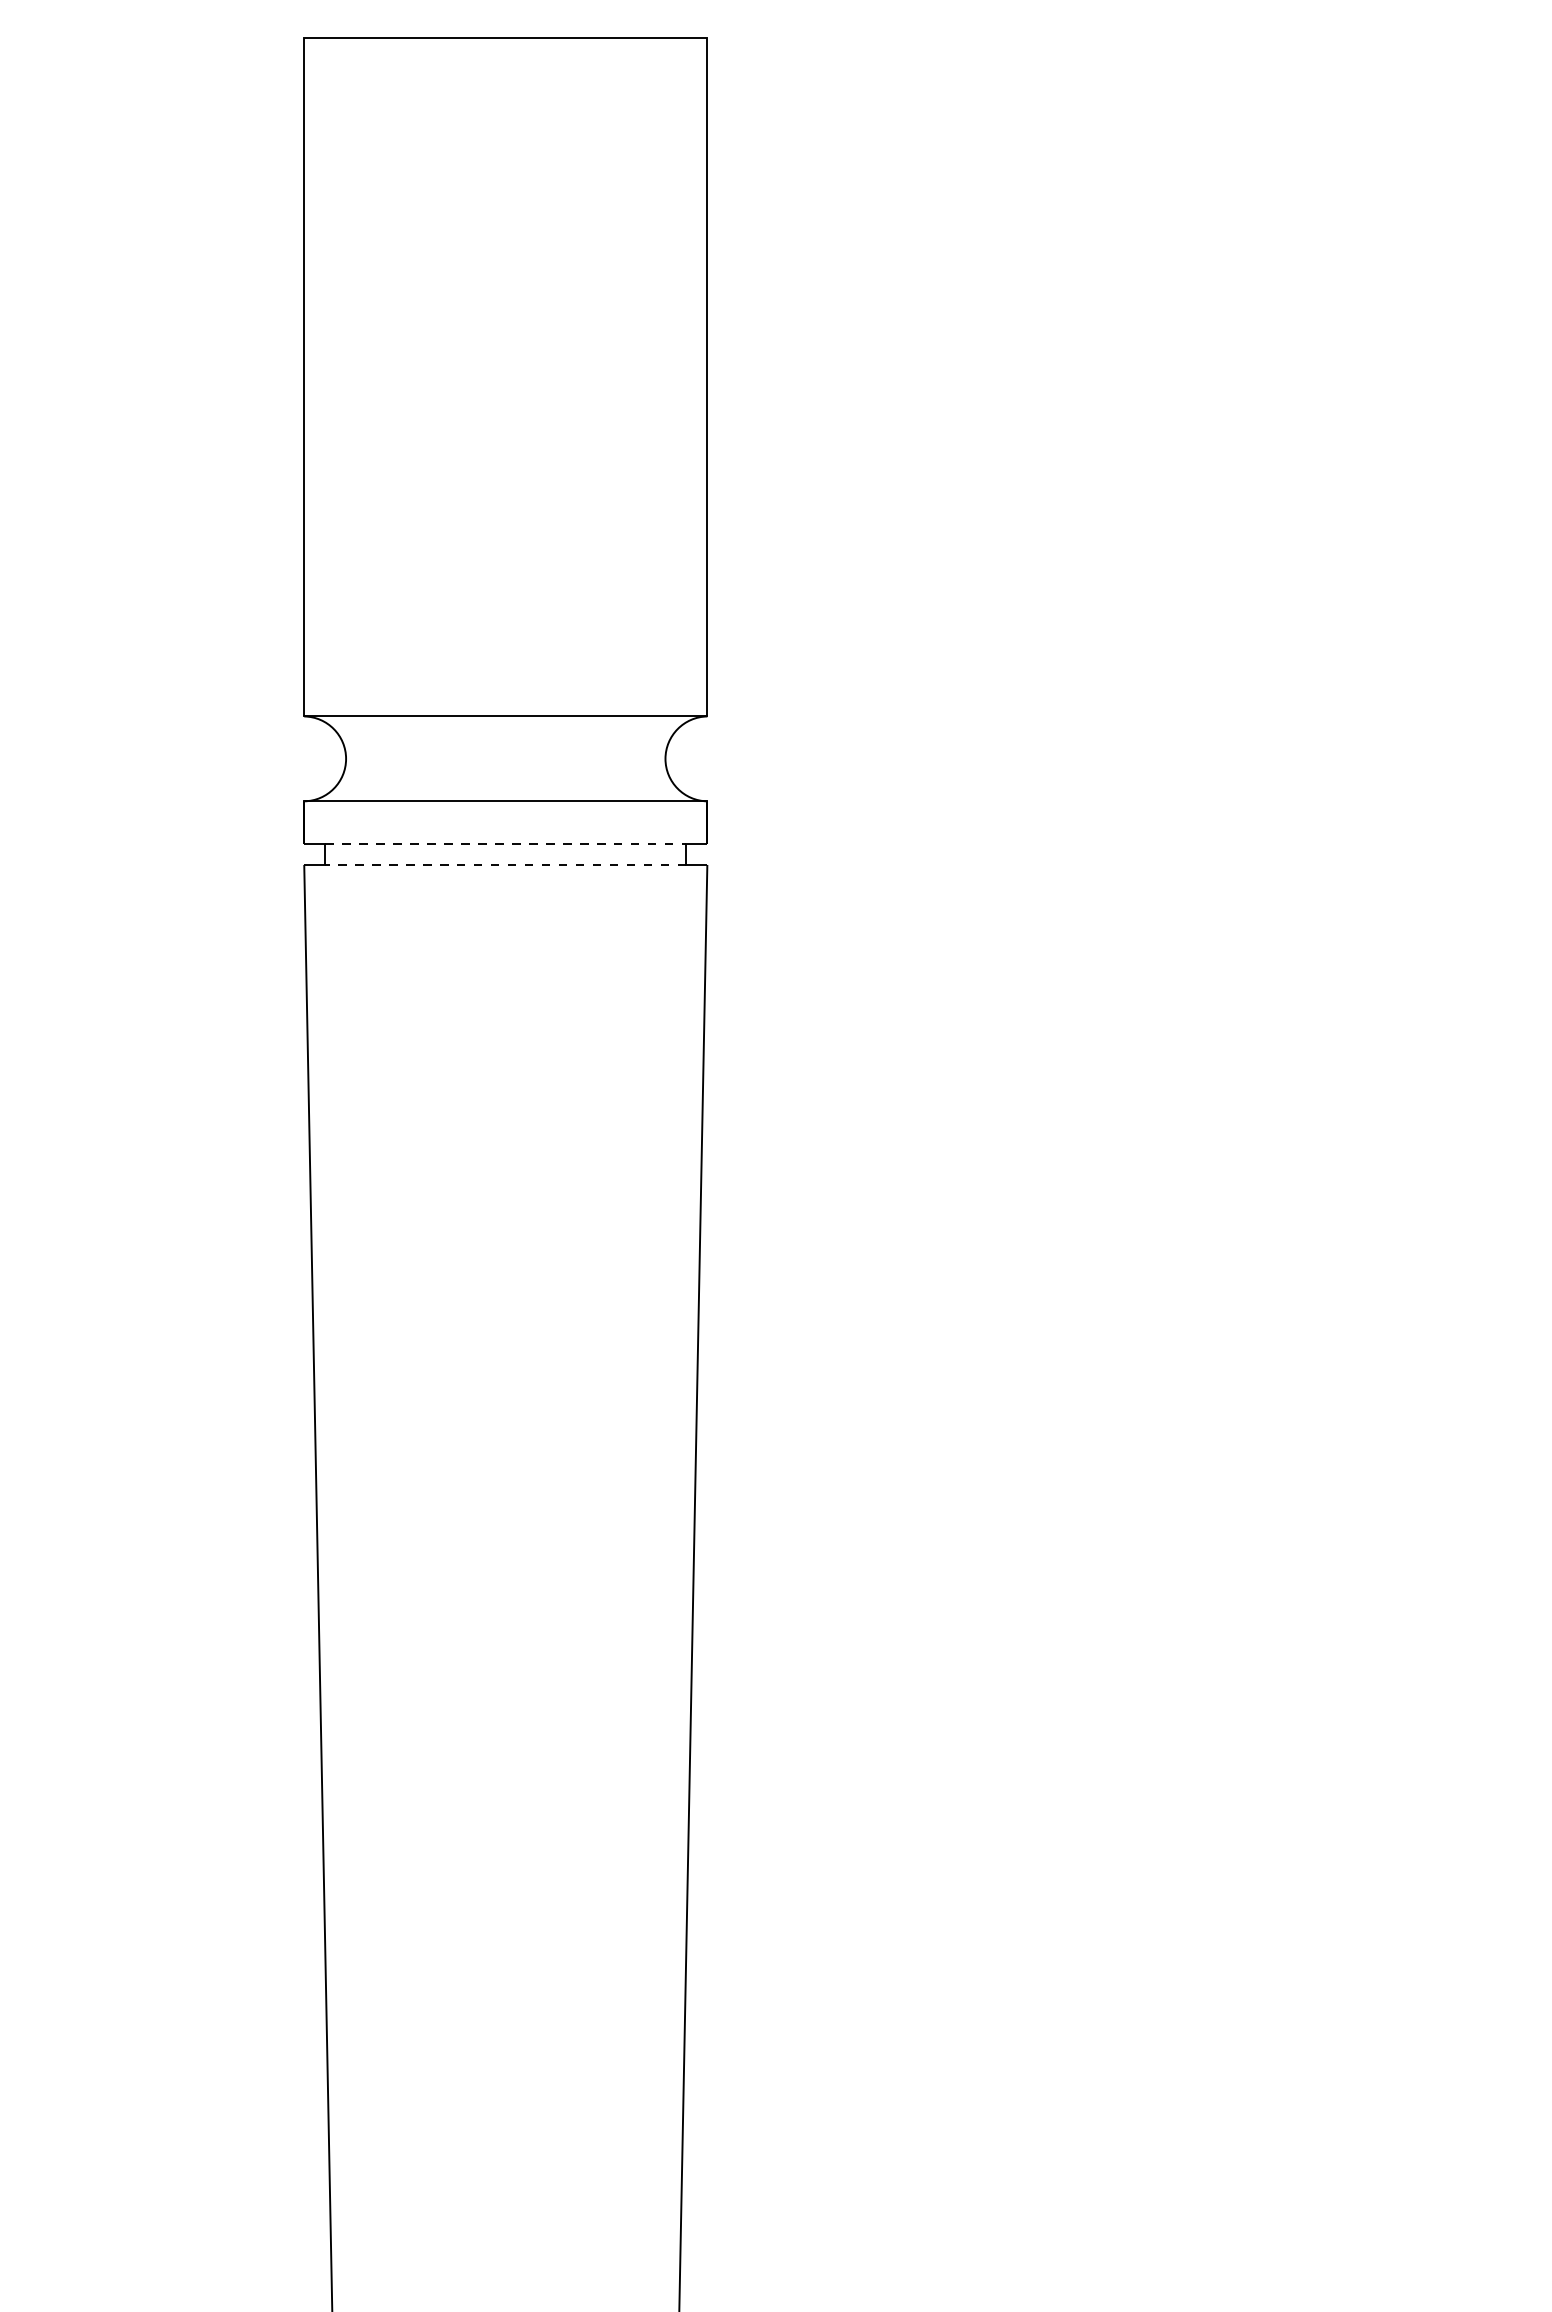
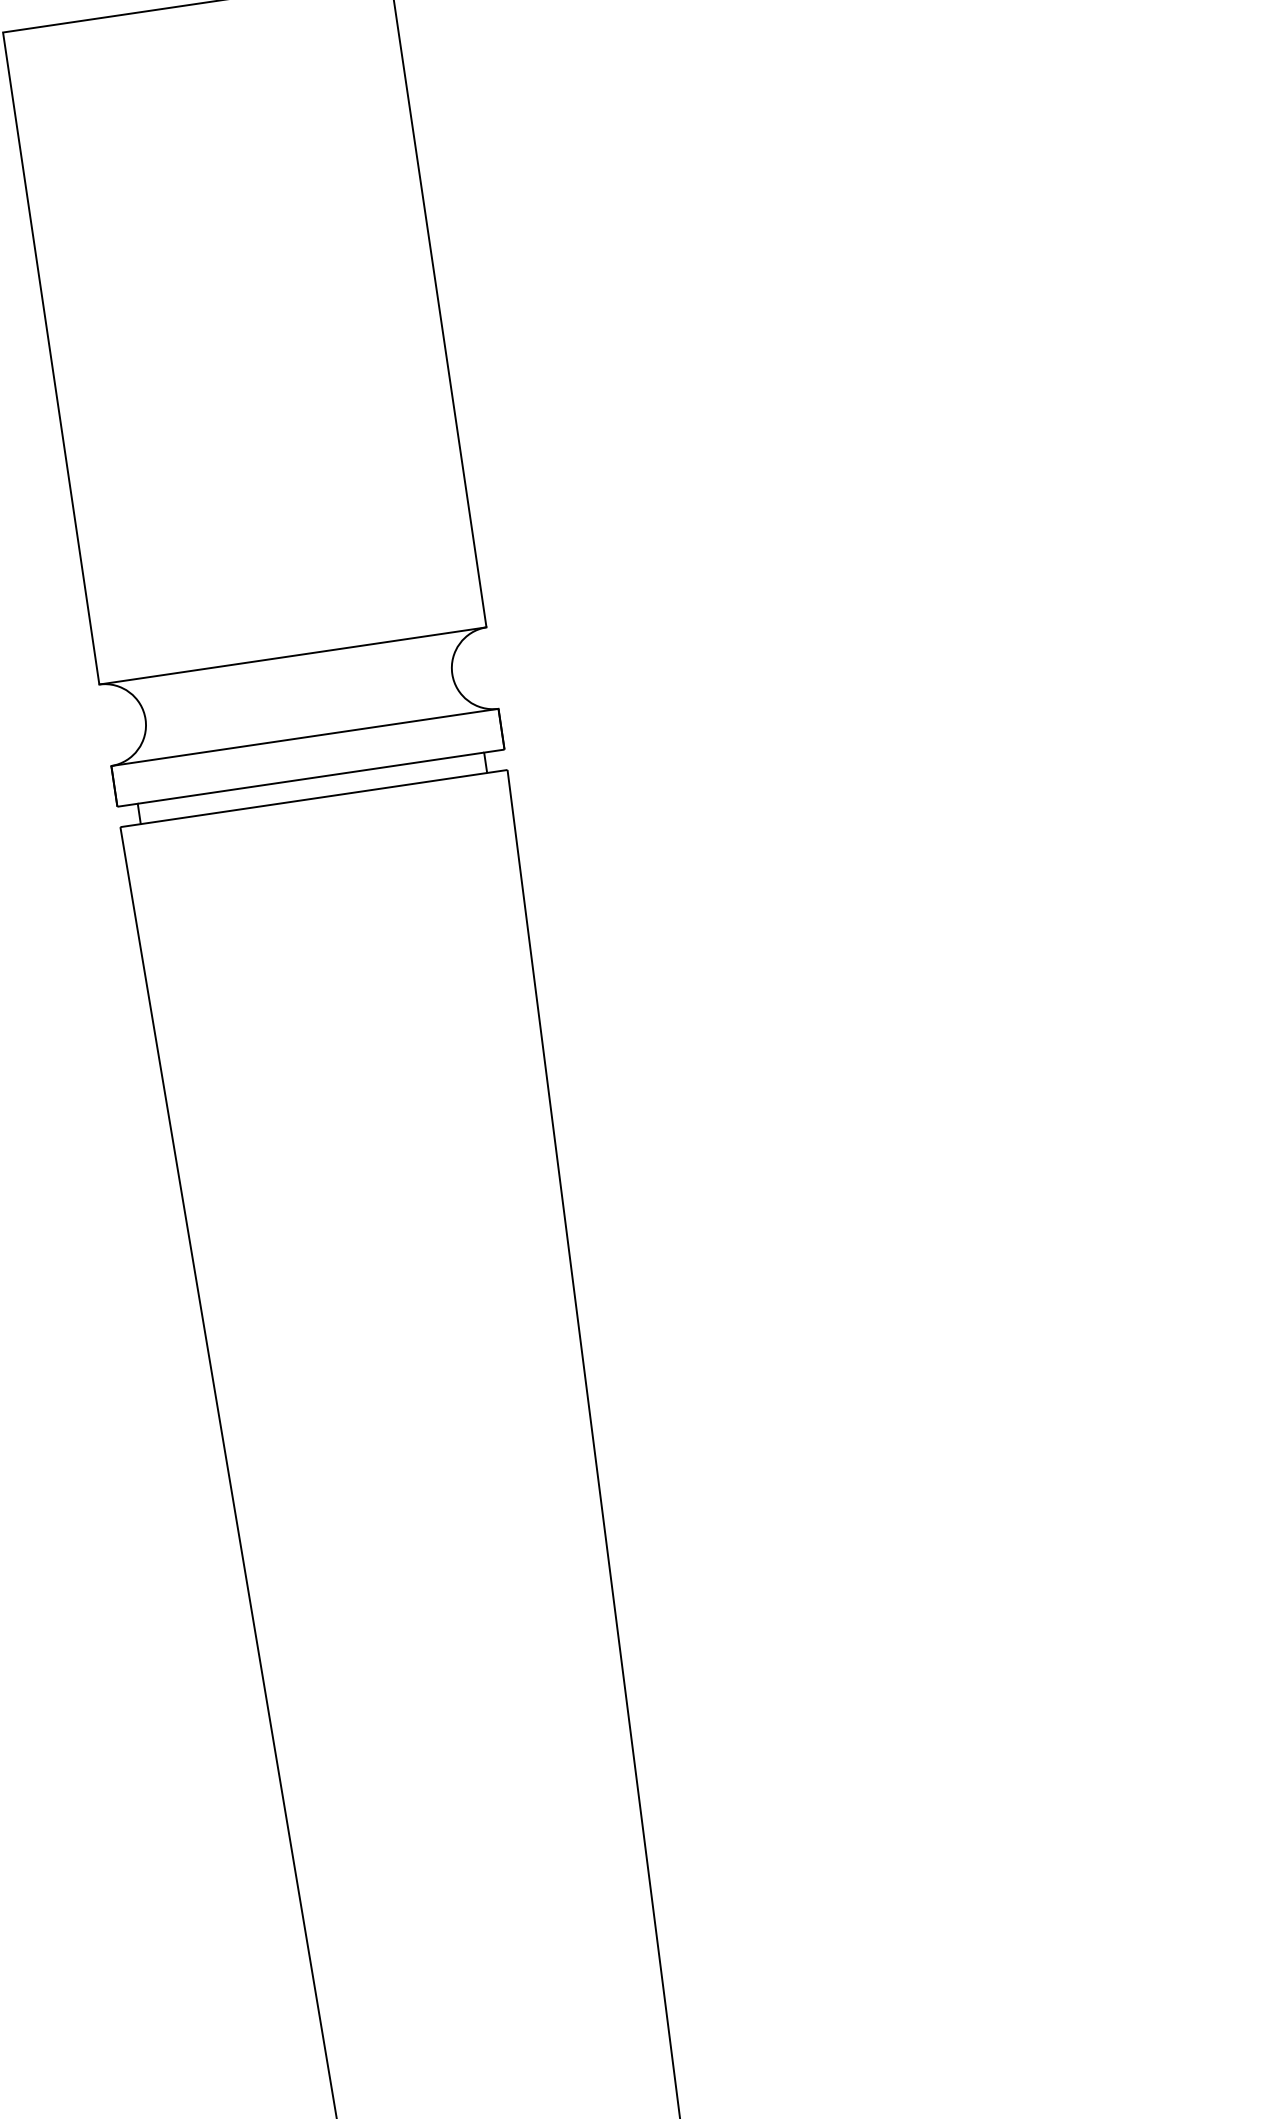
line: (506, 843) -> (311, 777), dashed -> solid
line: (505, 864) -> (313, 798), dashed -> solid

